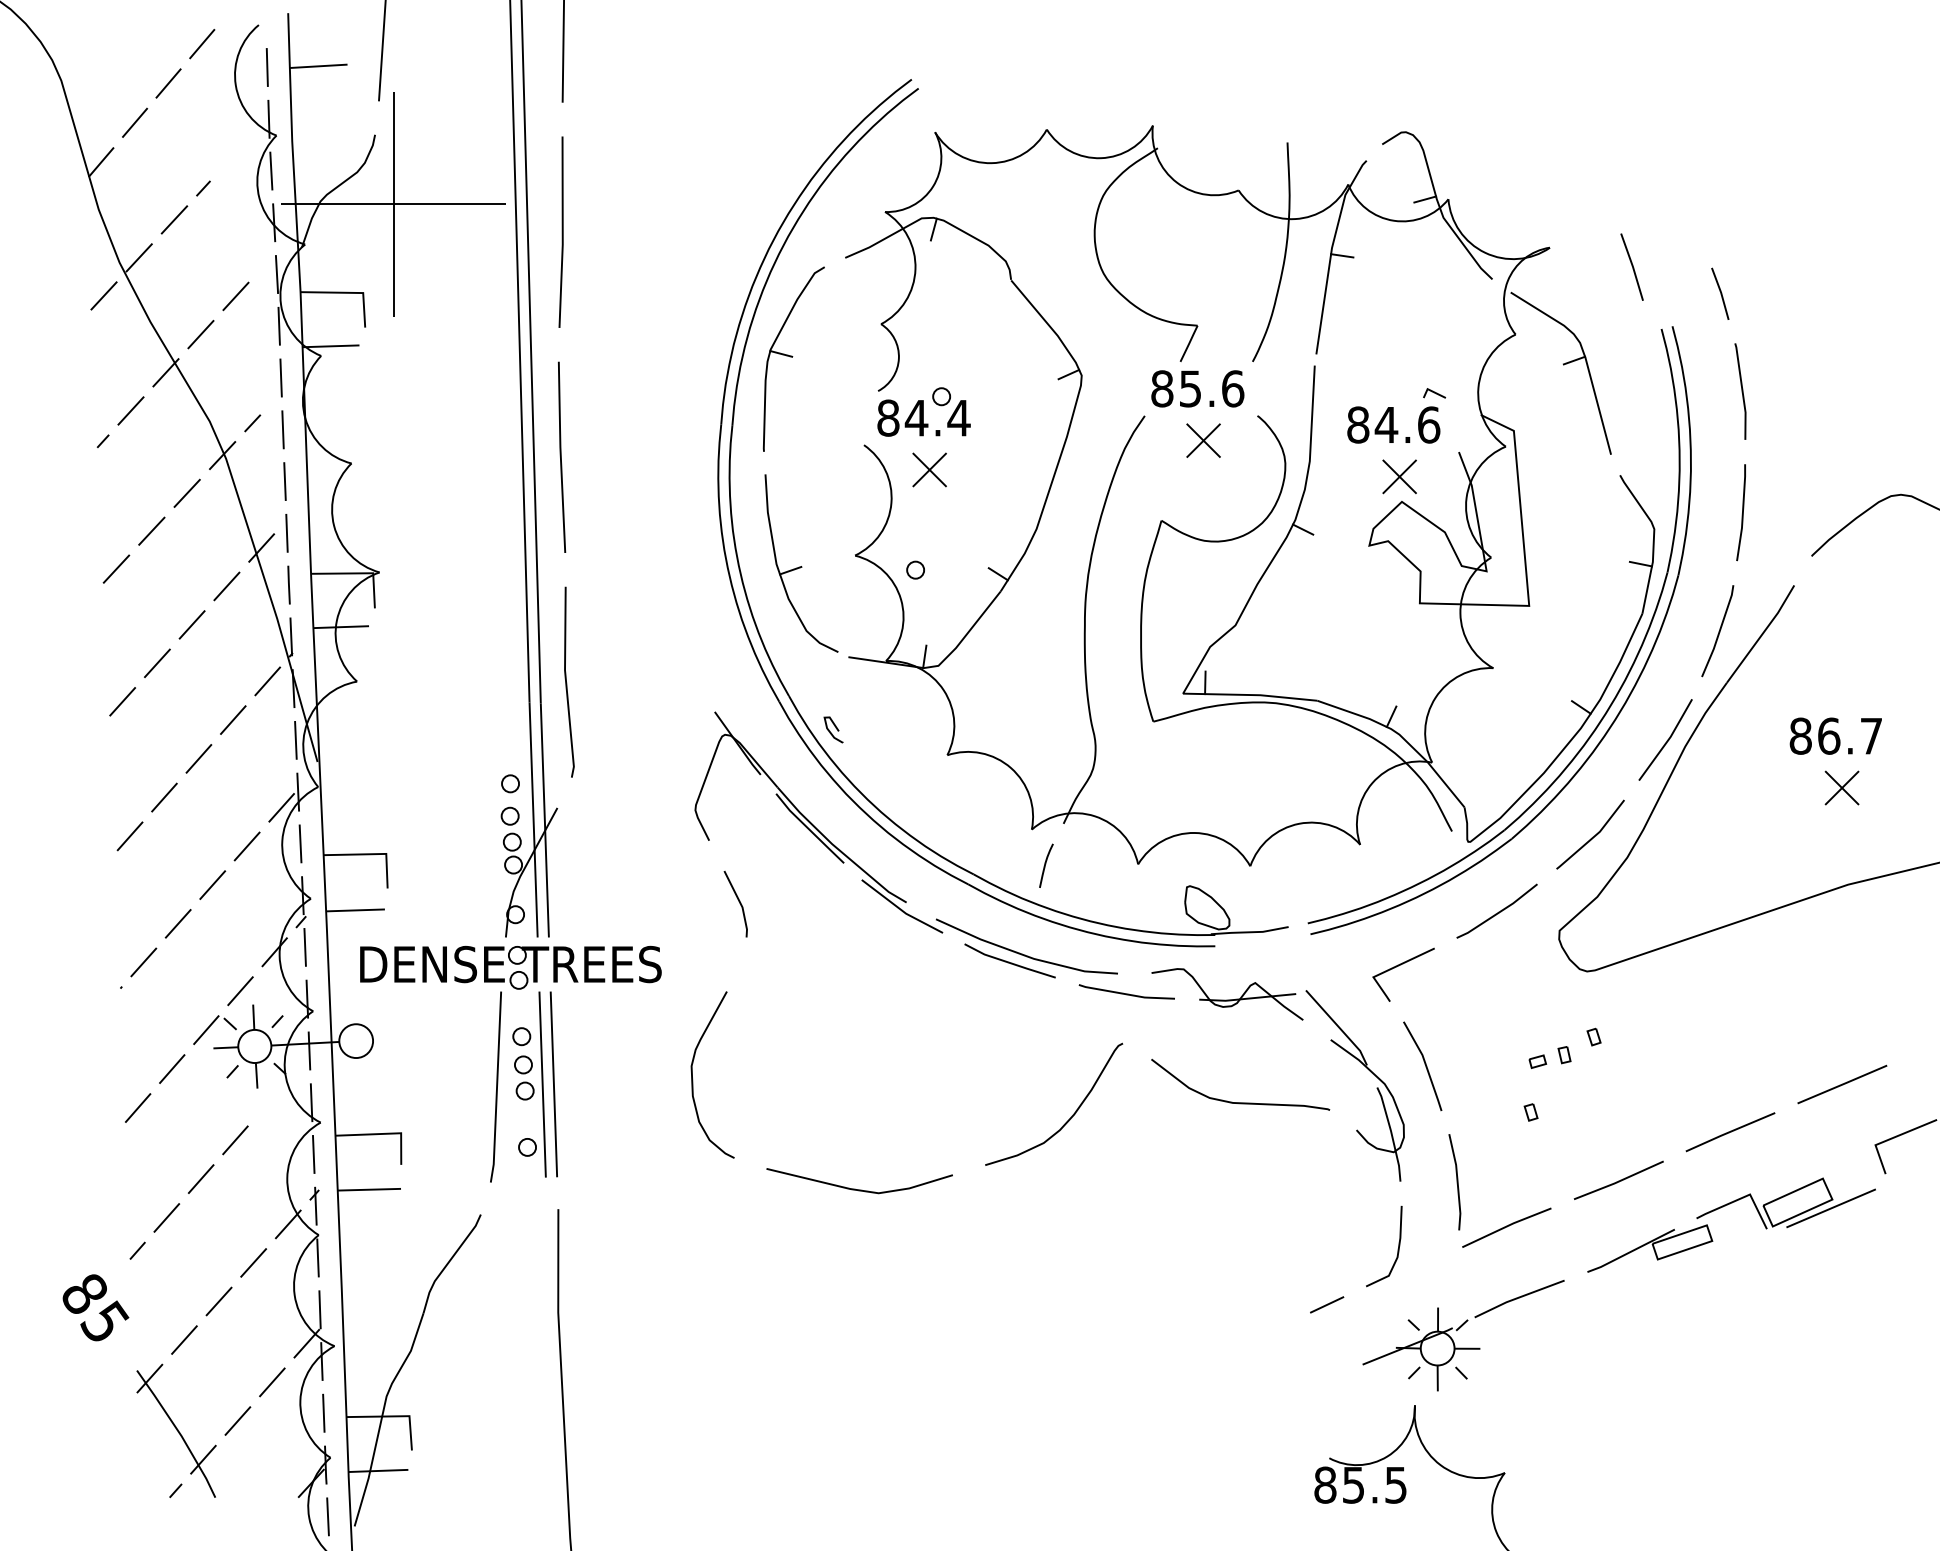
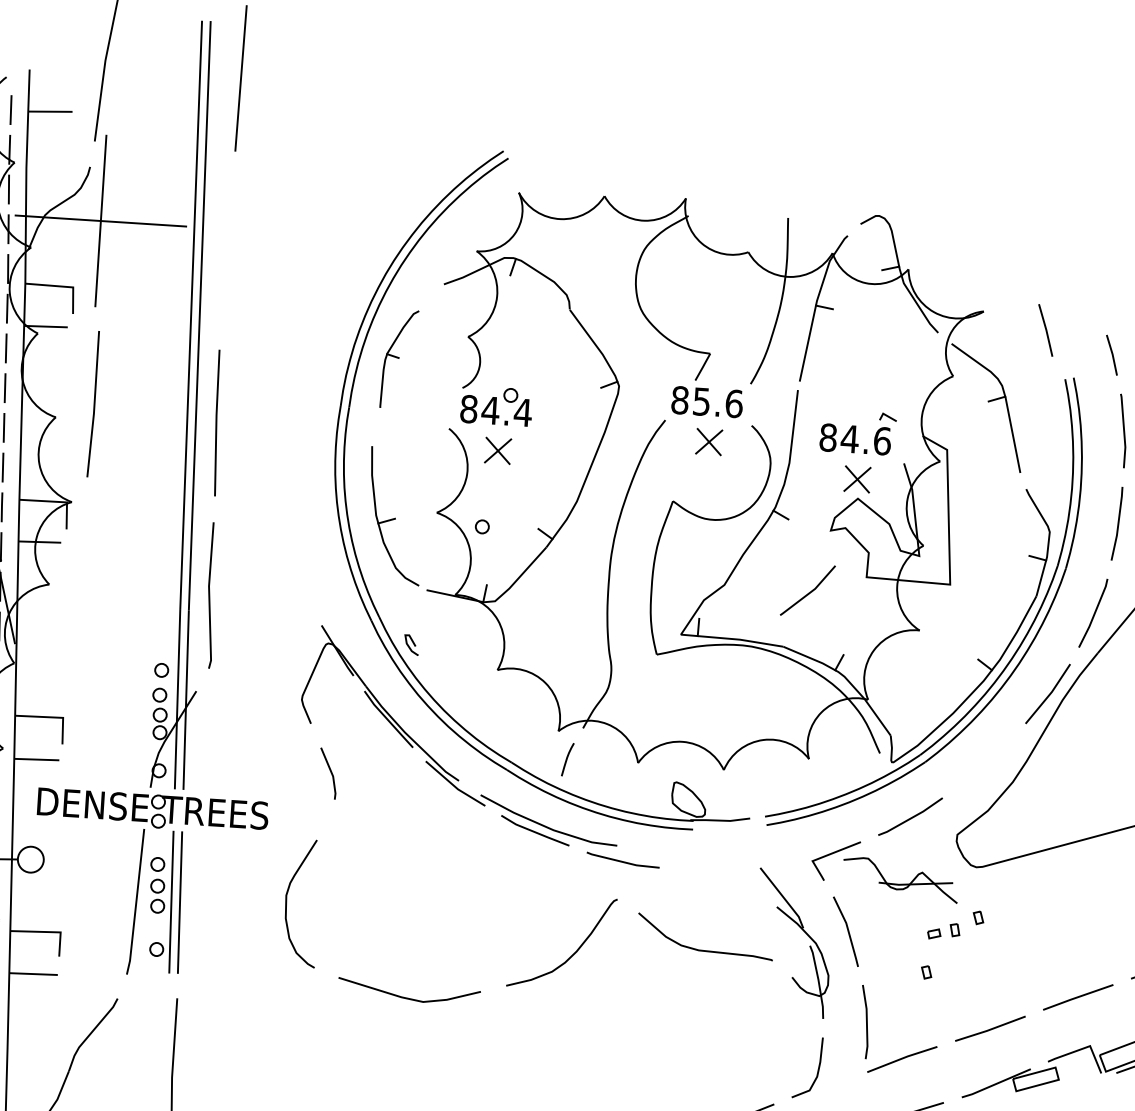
line: (561, 231) -> (93, 403), moved
part: (793, 358) -> (399, 358), size x0.7
line: (1592, 836) -> (809, 592), moved
part: (1227, 994) -> (900, 880), moved

